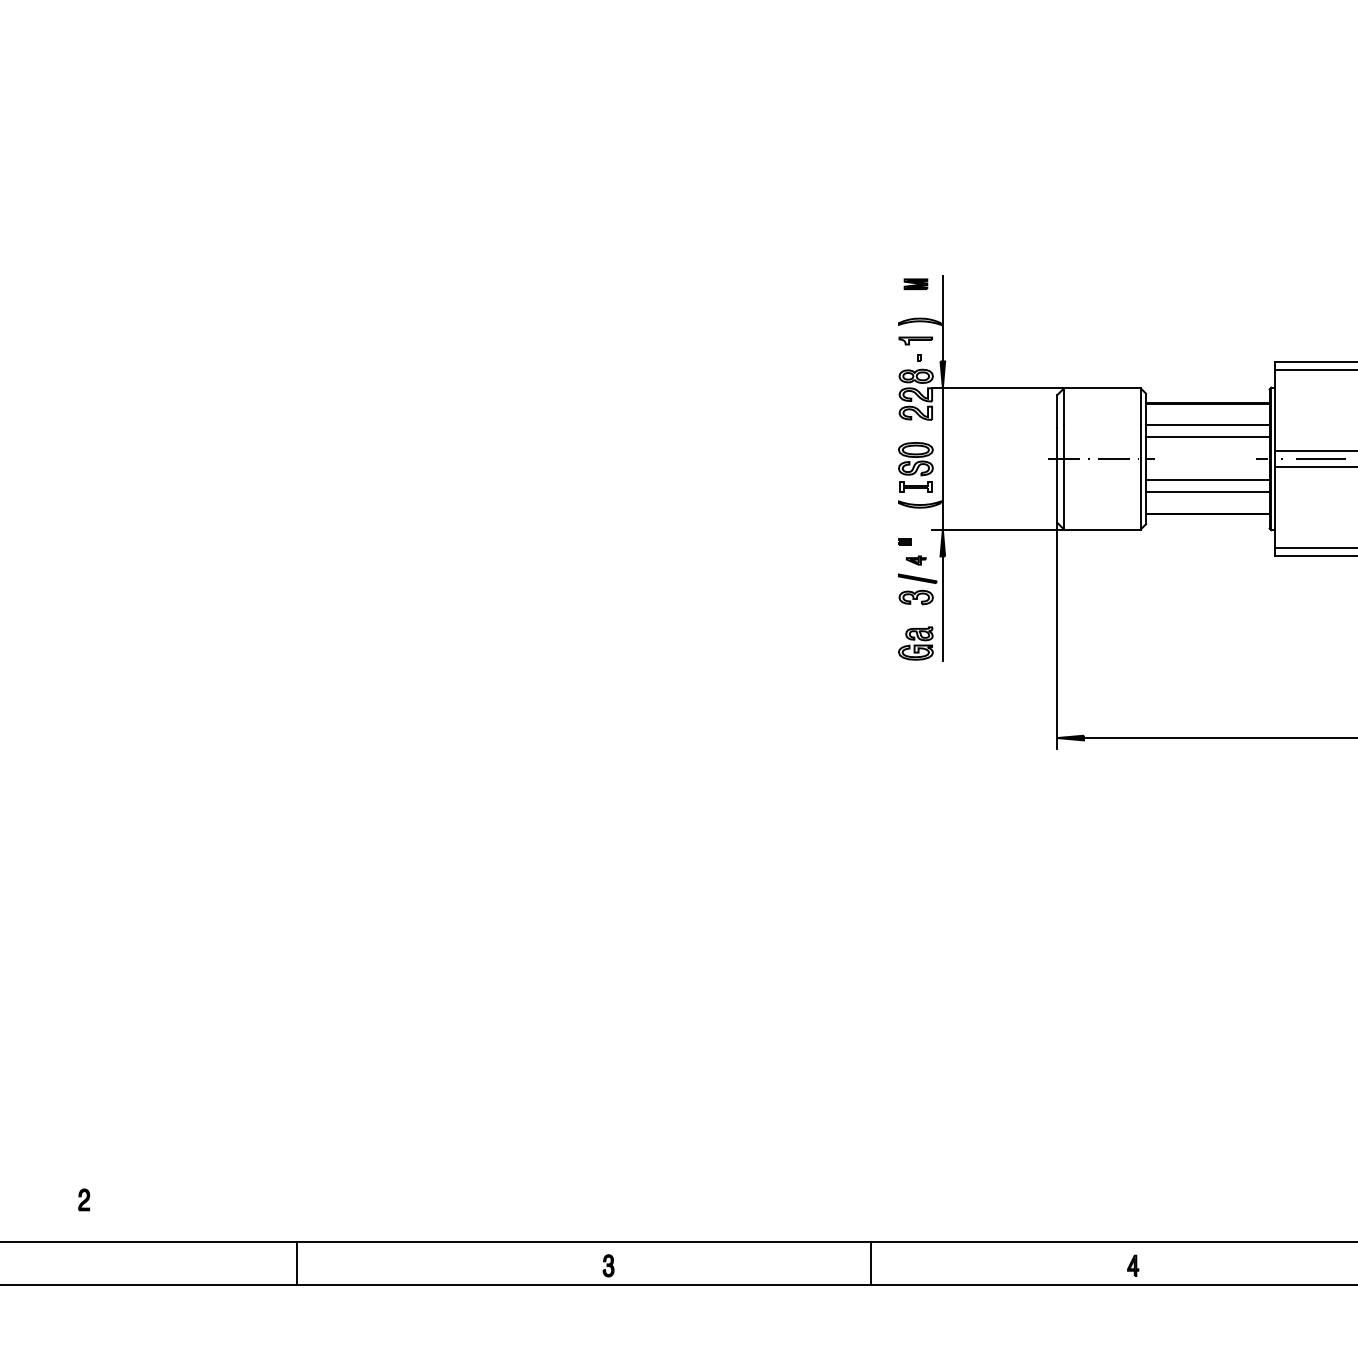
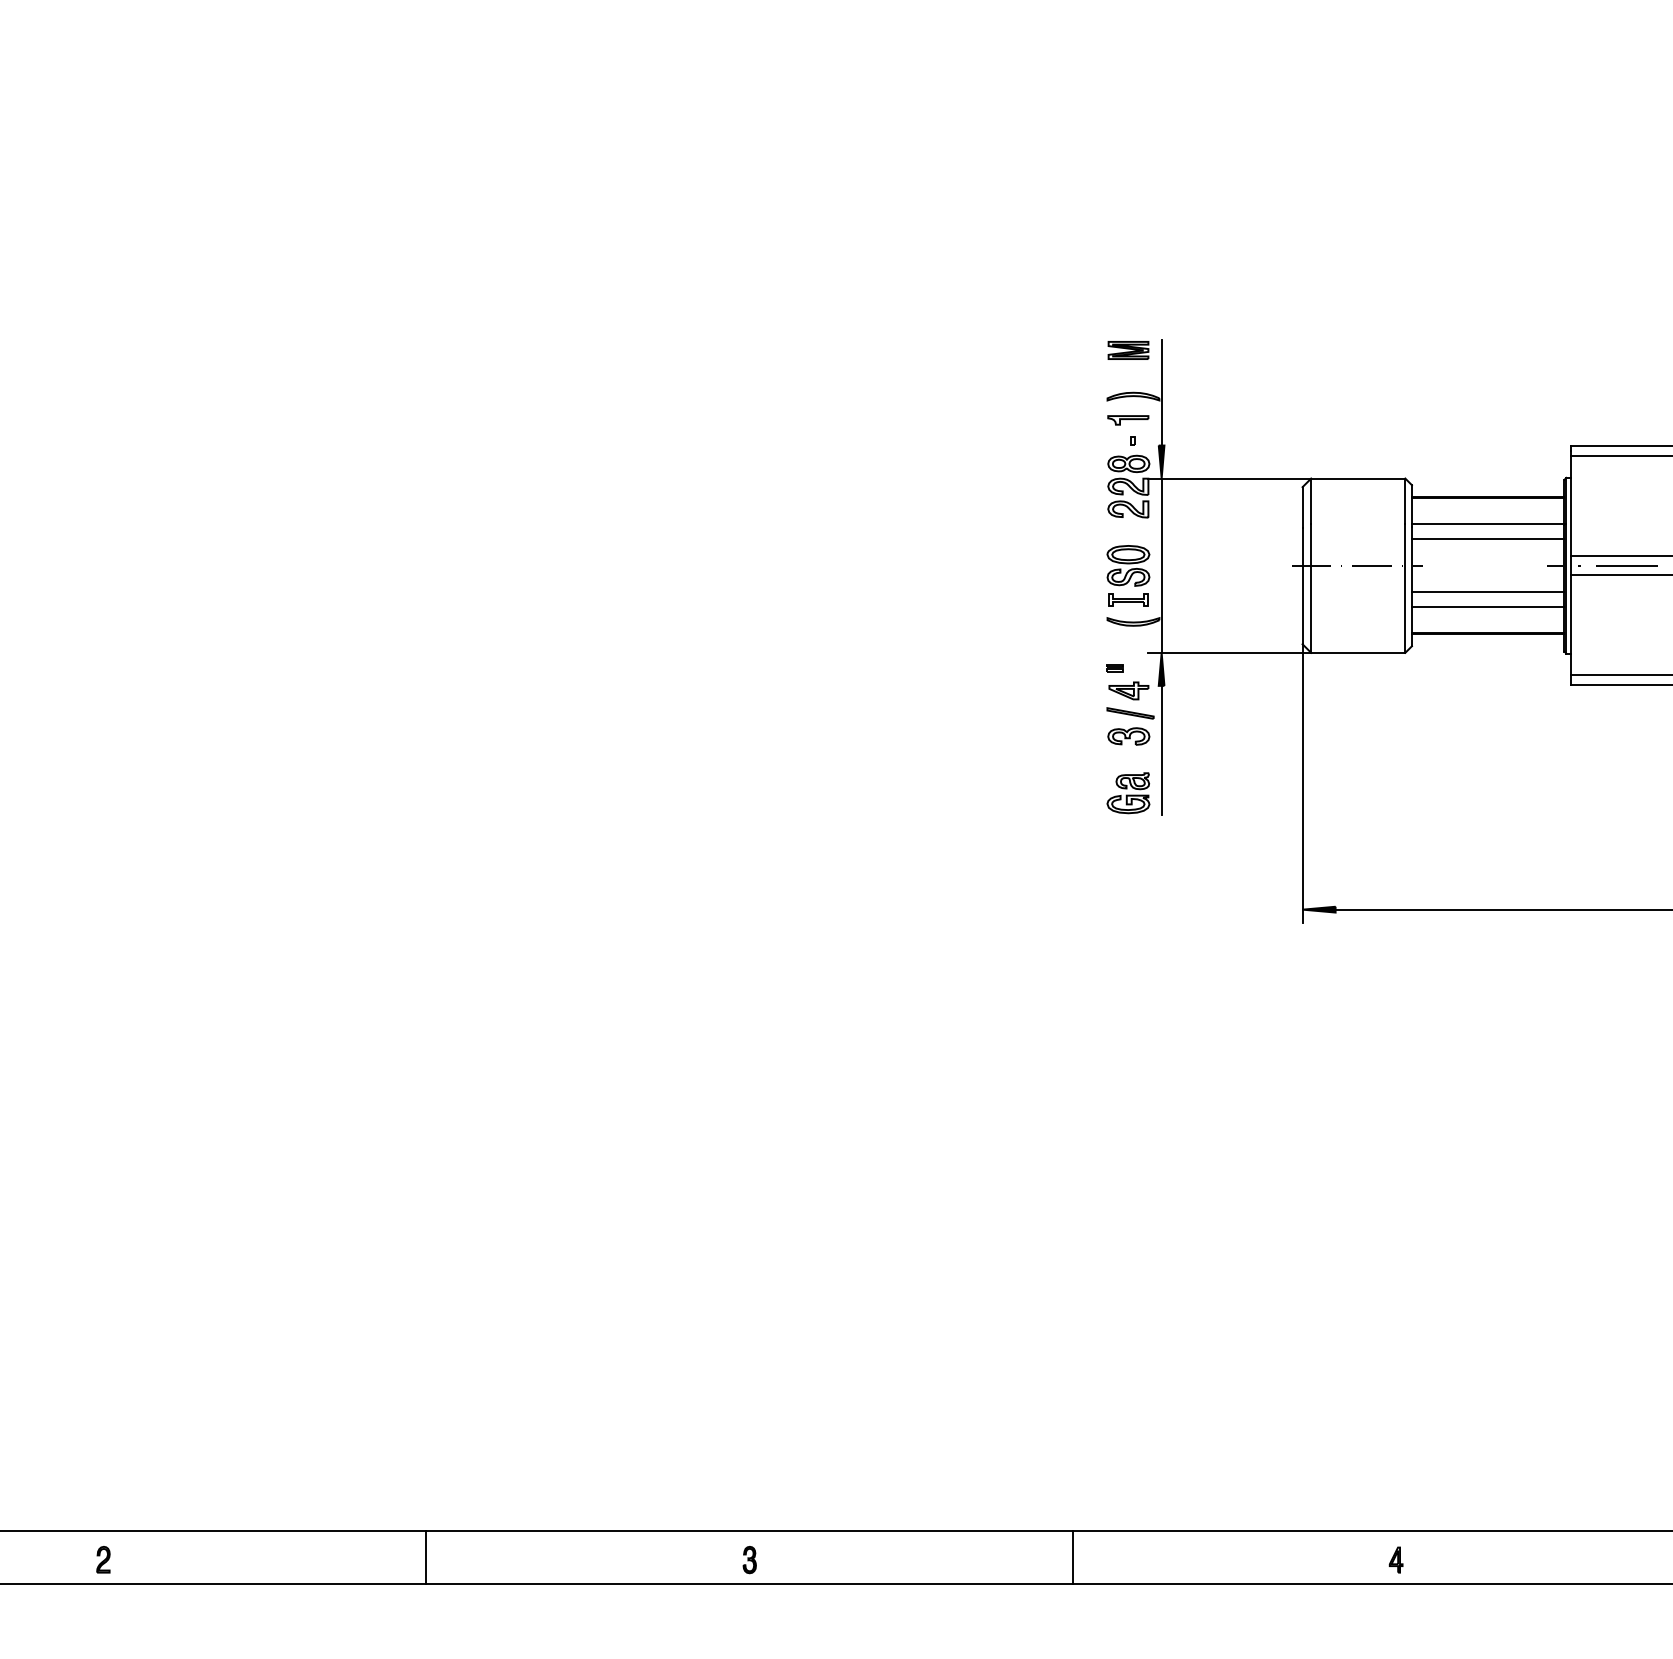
part: (915, 284) -> (1128, 350), size x1.43
part: (915, 560) -> (1128, 690), size x1.67
part: (84, 1199) -> (103, 1559), moved
line: (296, 1263) -> (426, 1557), moved

